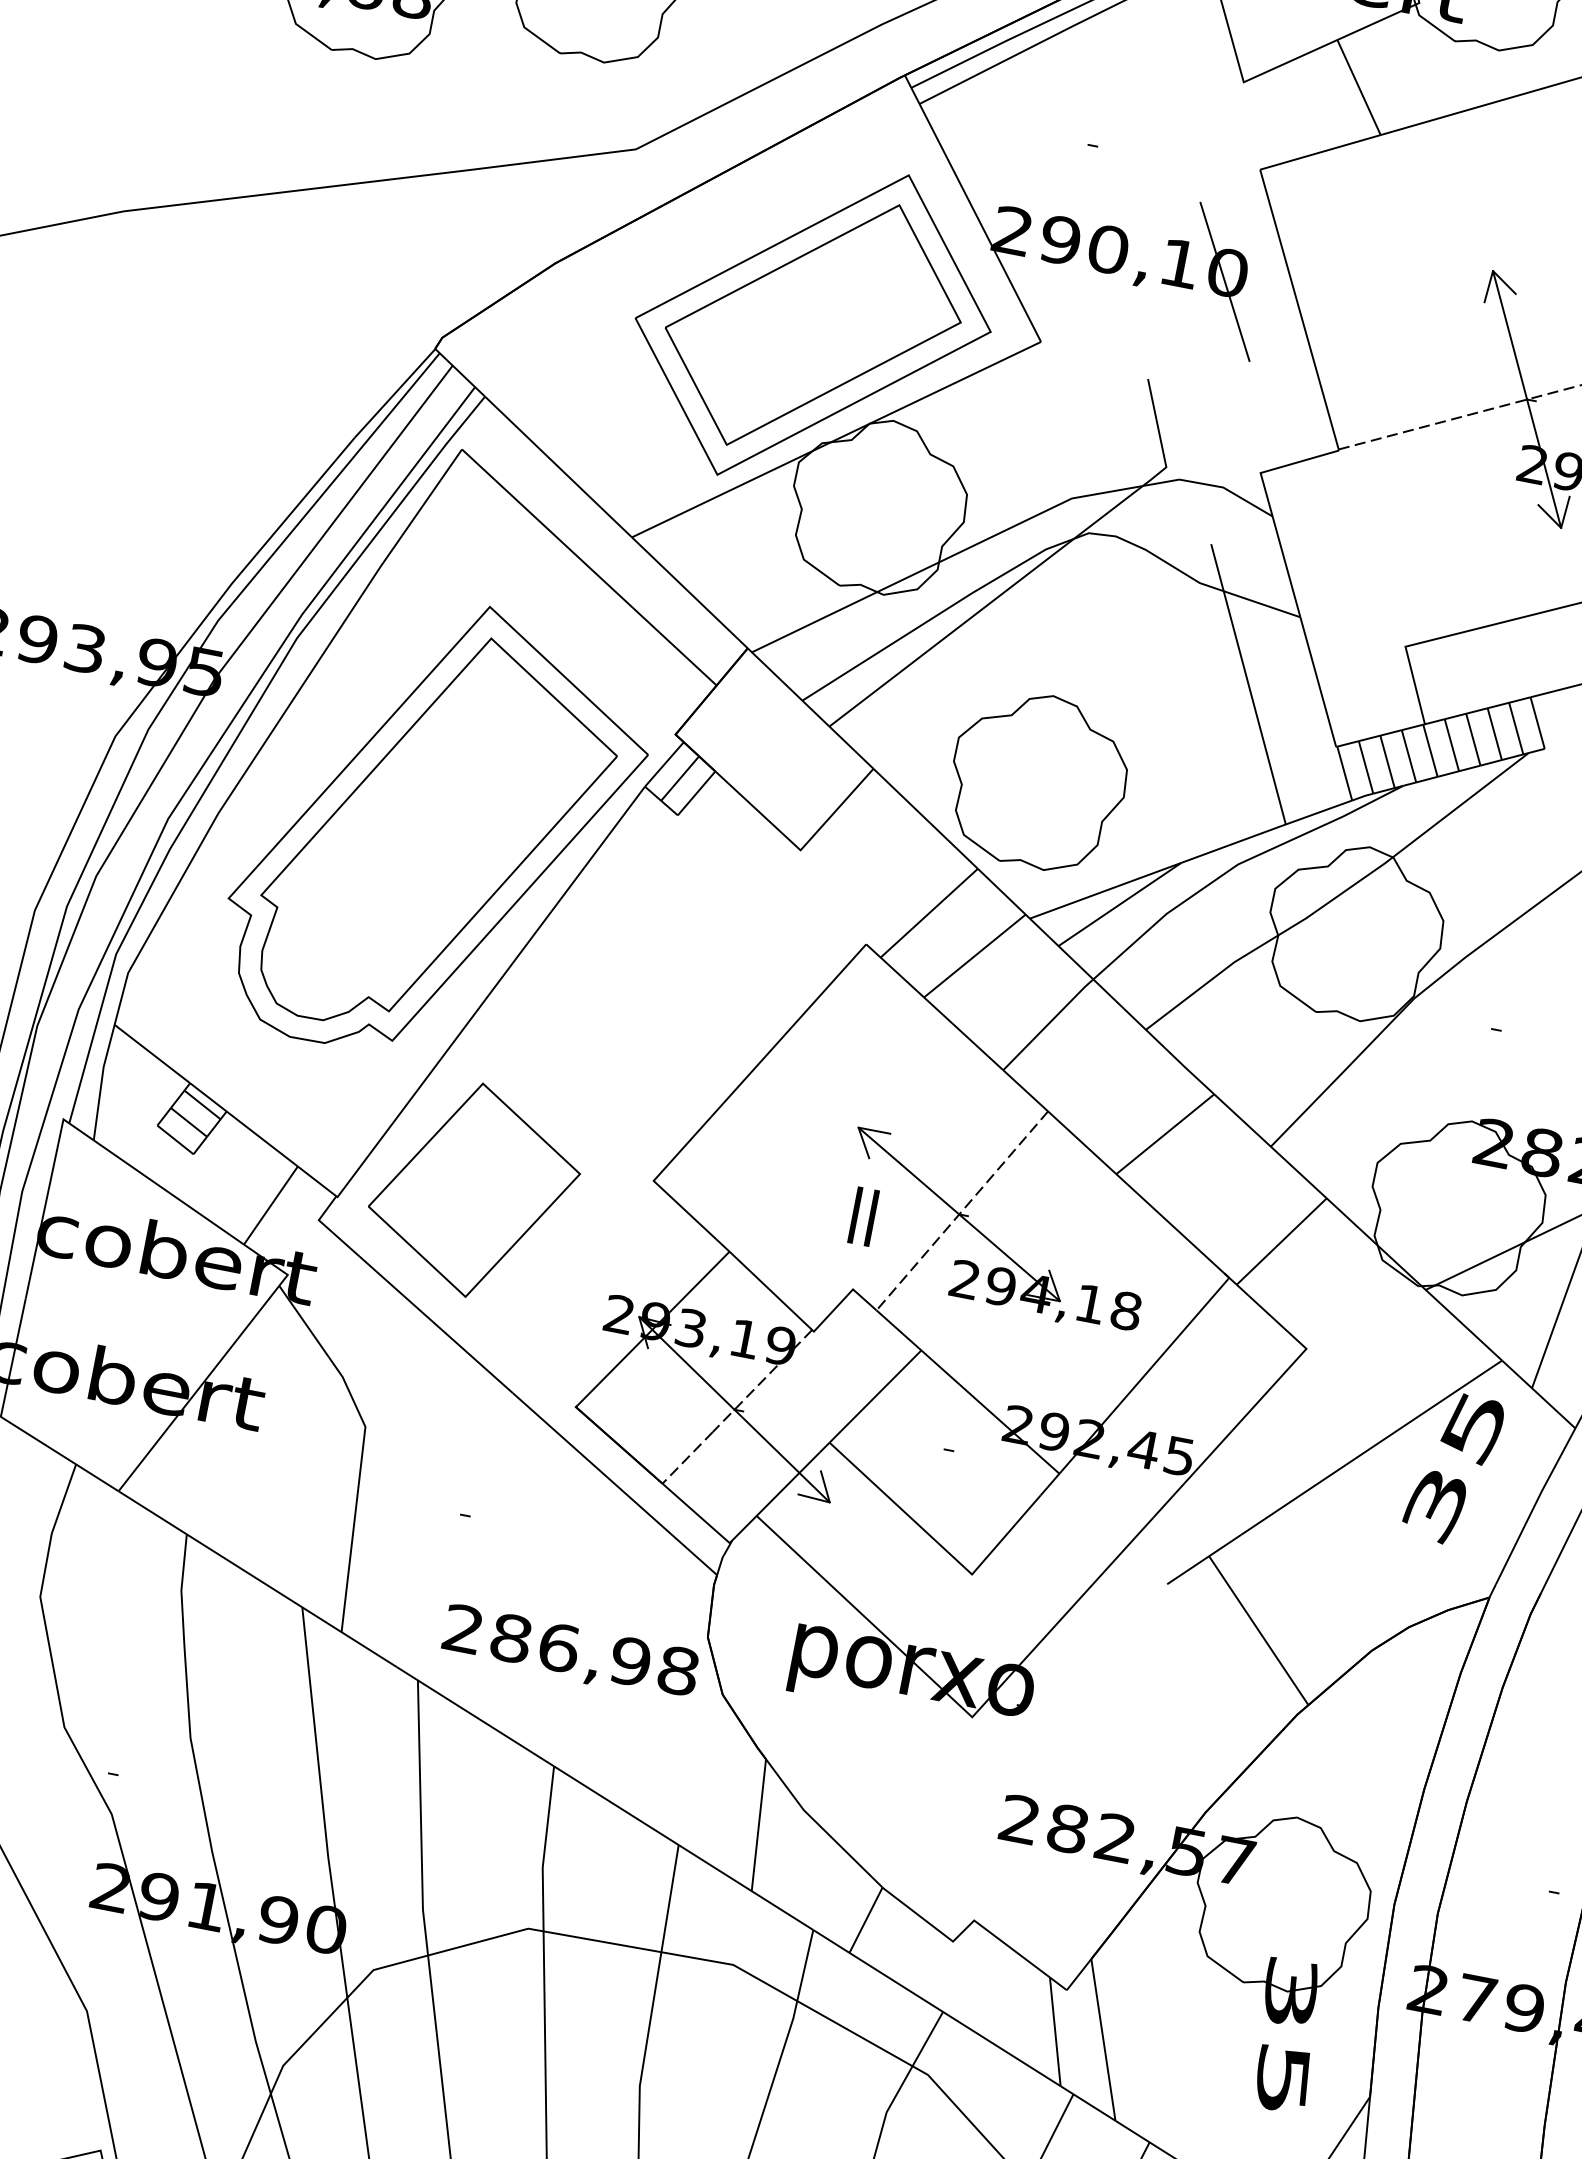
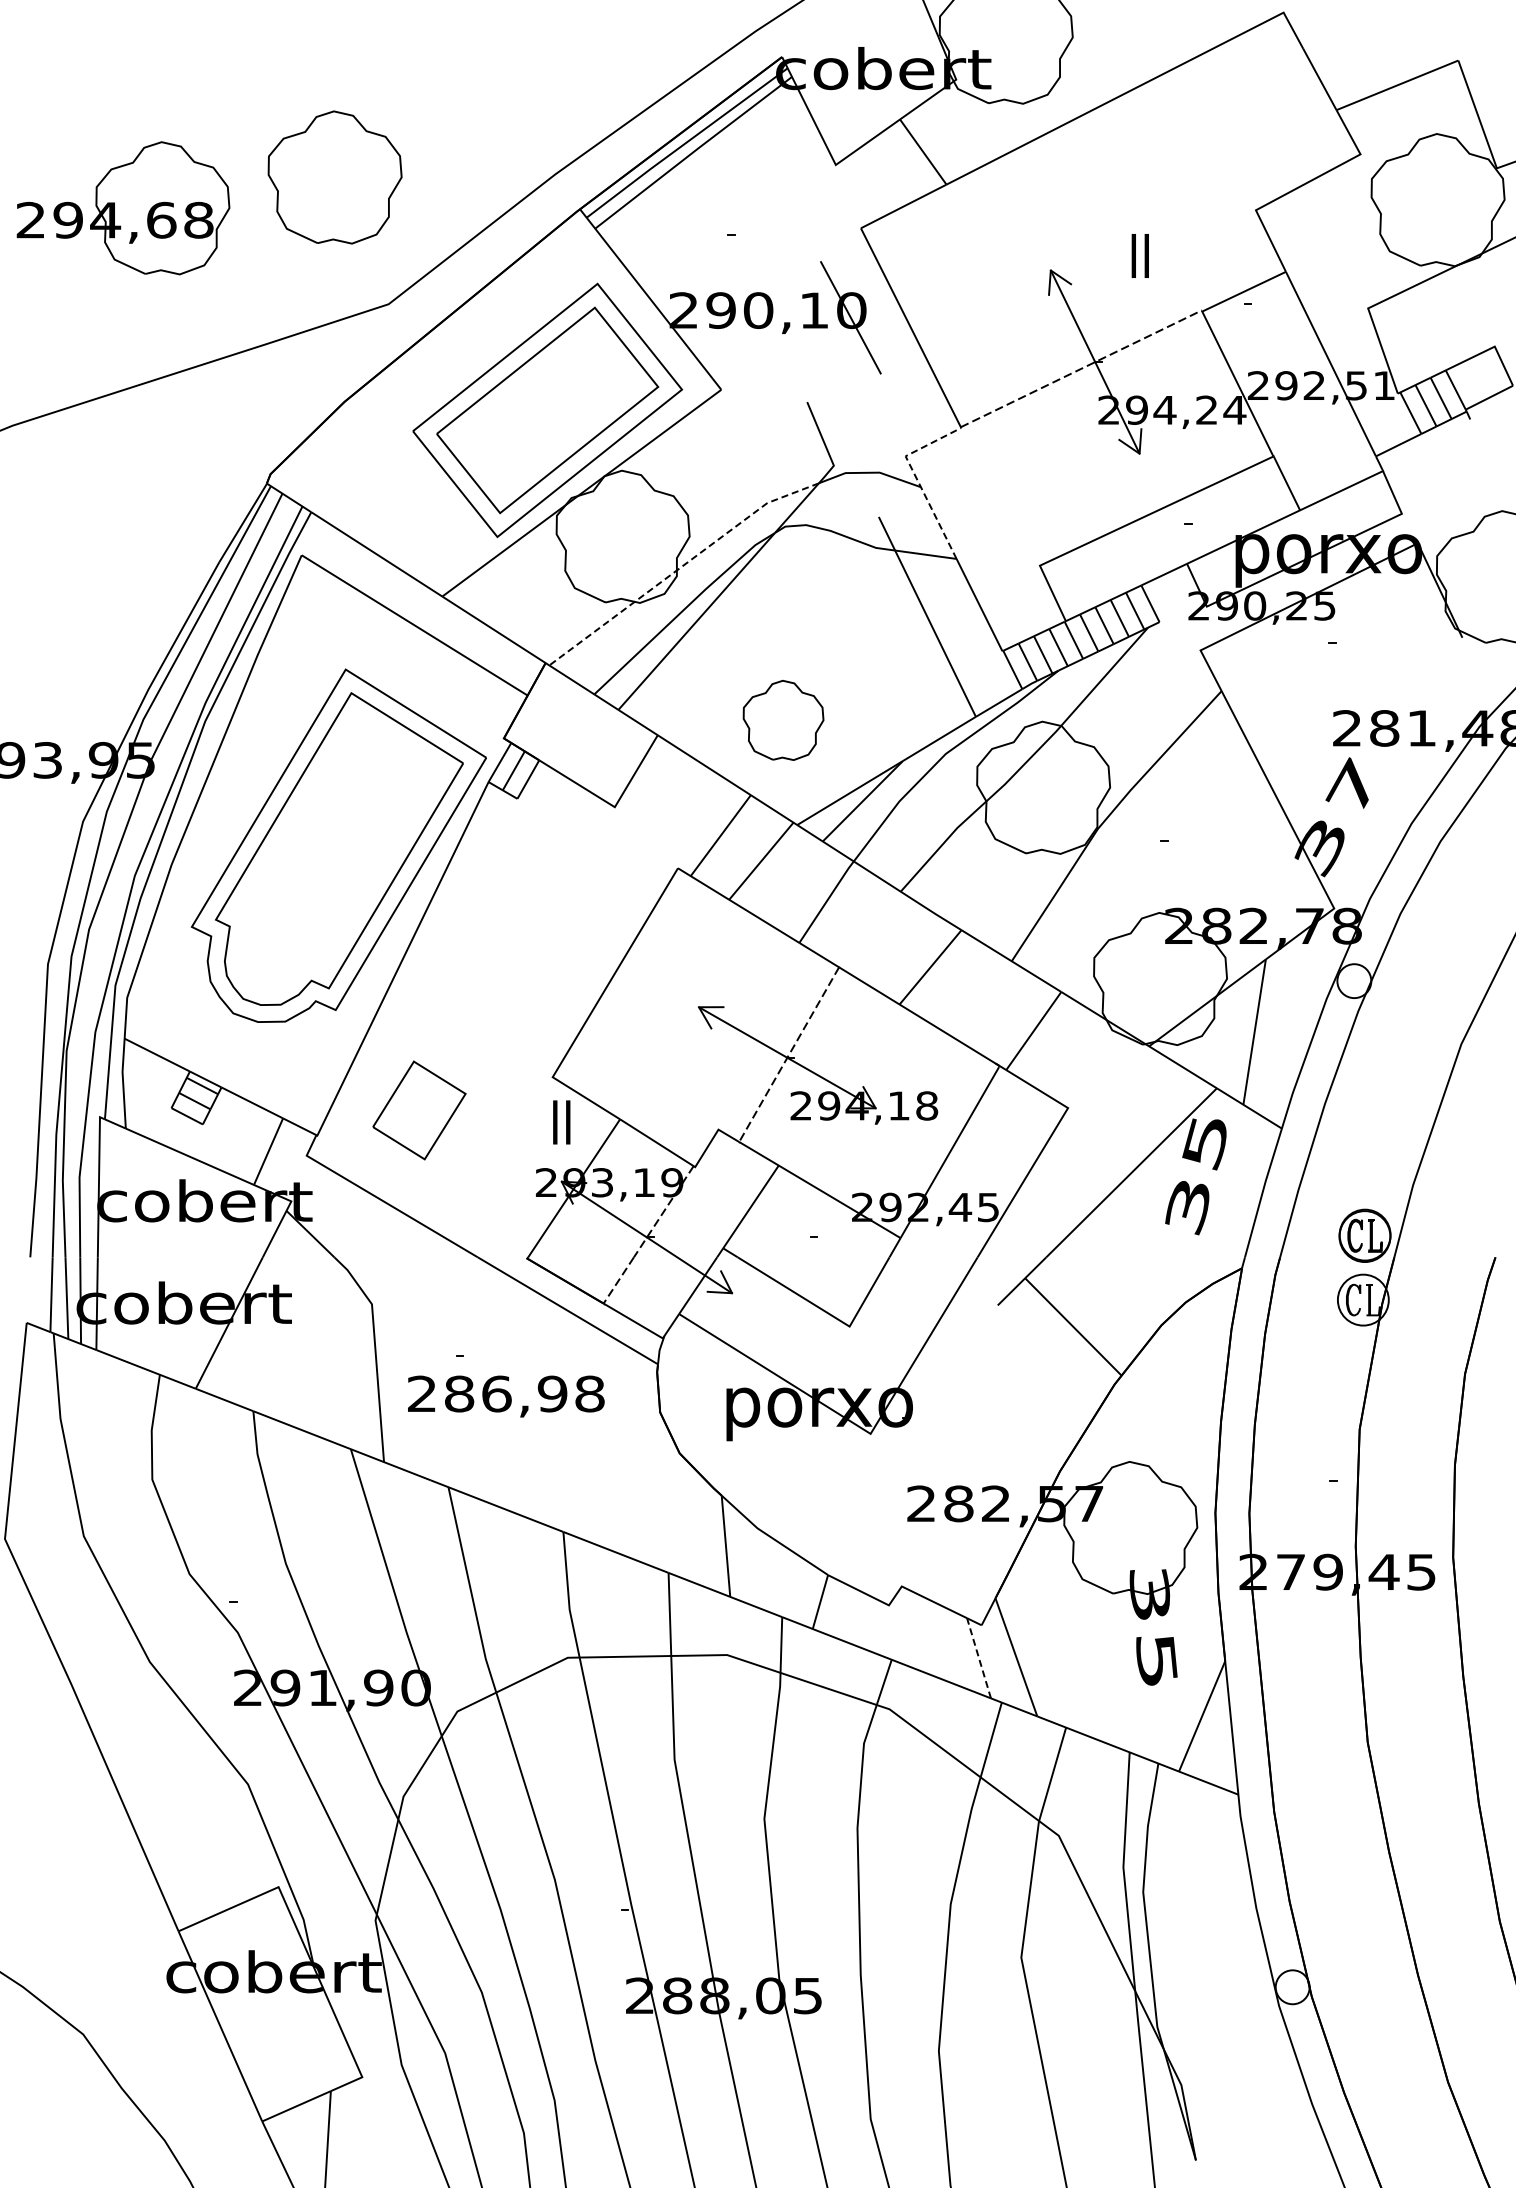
line: (1269, 504) -> (916, 478), solid -> dashed
line: (944, 559) -> (680, 567), solid -> dashed
part: (1038, 781) -> (783, 720), size x0.6
part: (474, 1190) -> (419, 1110), size x0.6
text: (863, 1216) -> (561, 1122), moved
text: (570, 1653) -> (506, 1396), moved
line: (1055, 2032) -> (979, 1658), solid -> dashed

